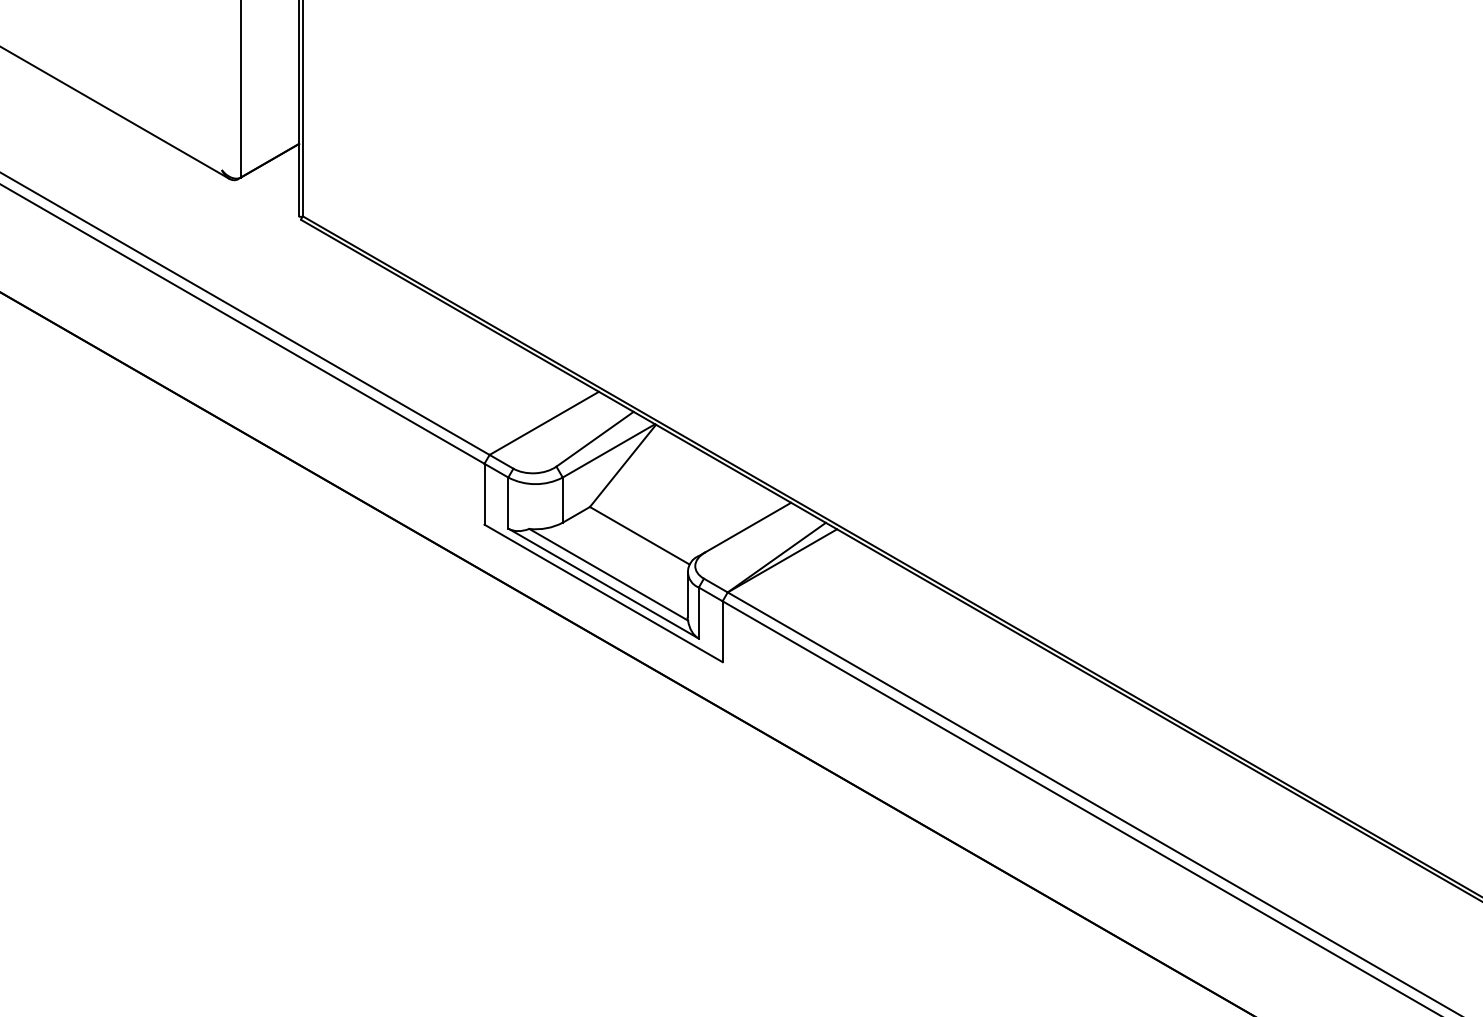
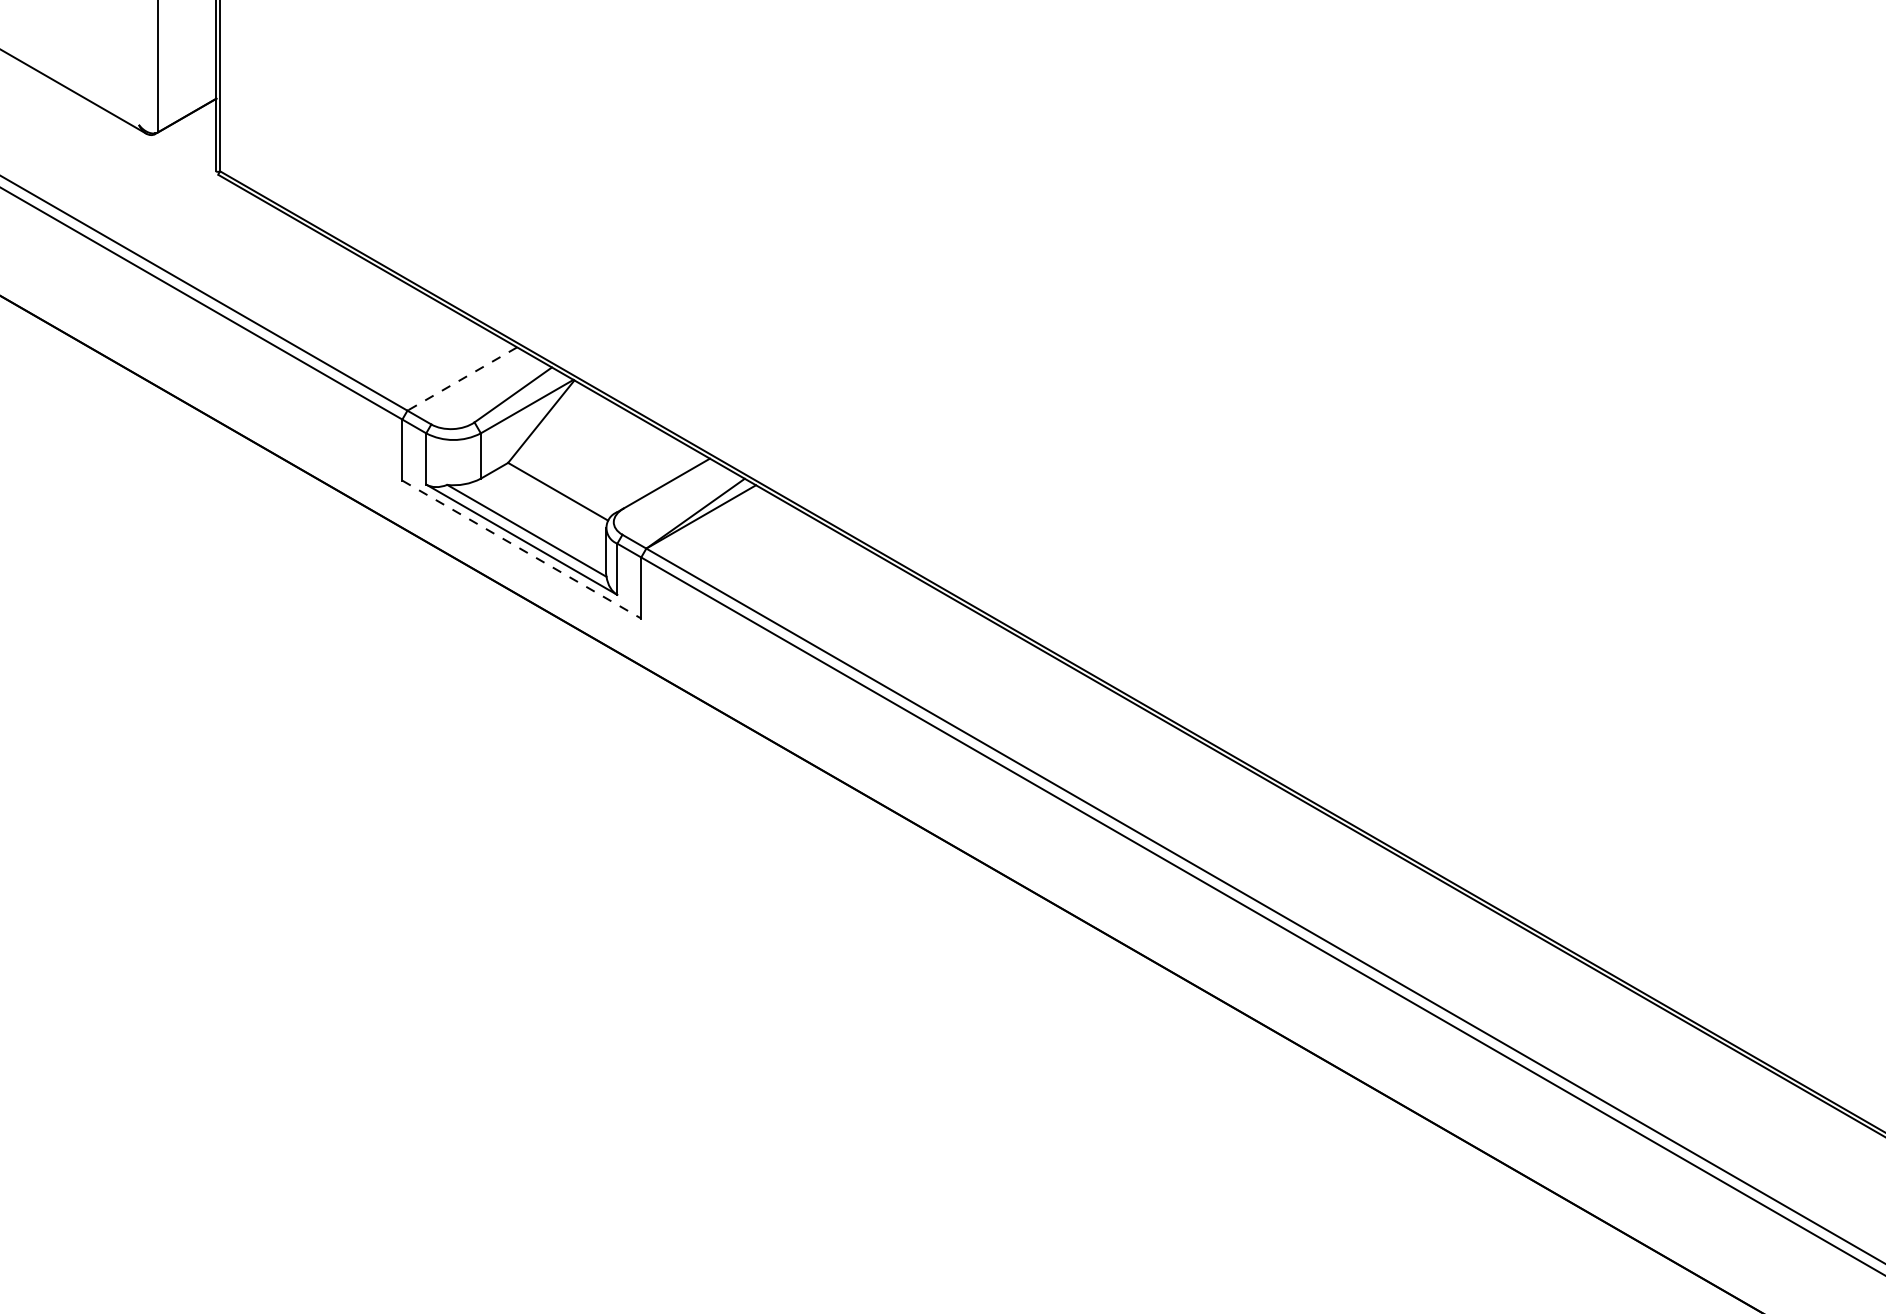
line: (543, 423) -> (461, 379), solid -> dashed
line: (603, 593) -> (521, 549), solid -> dashed

